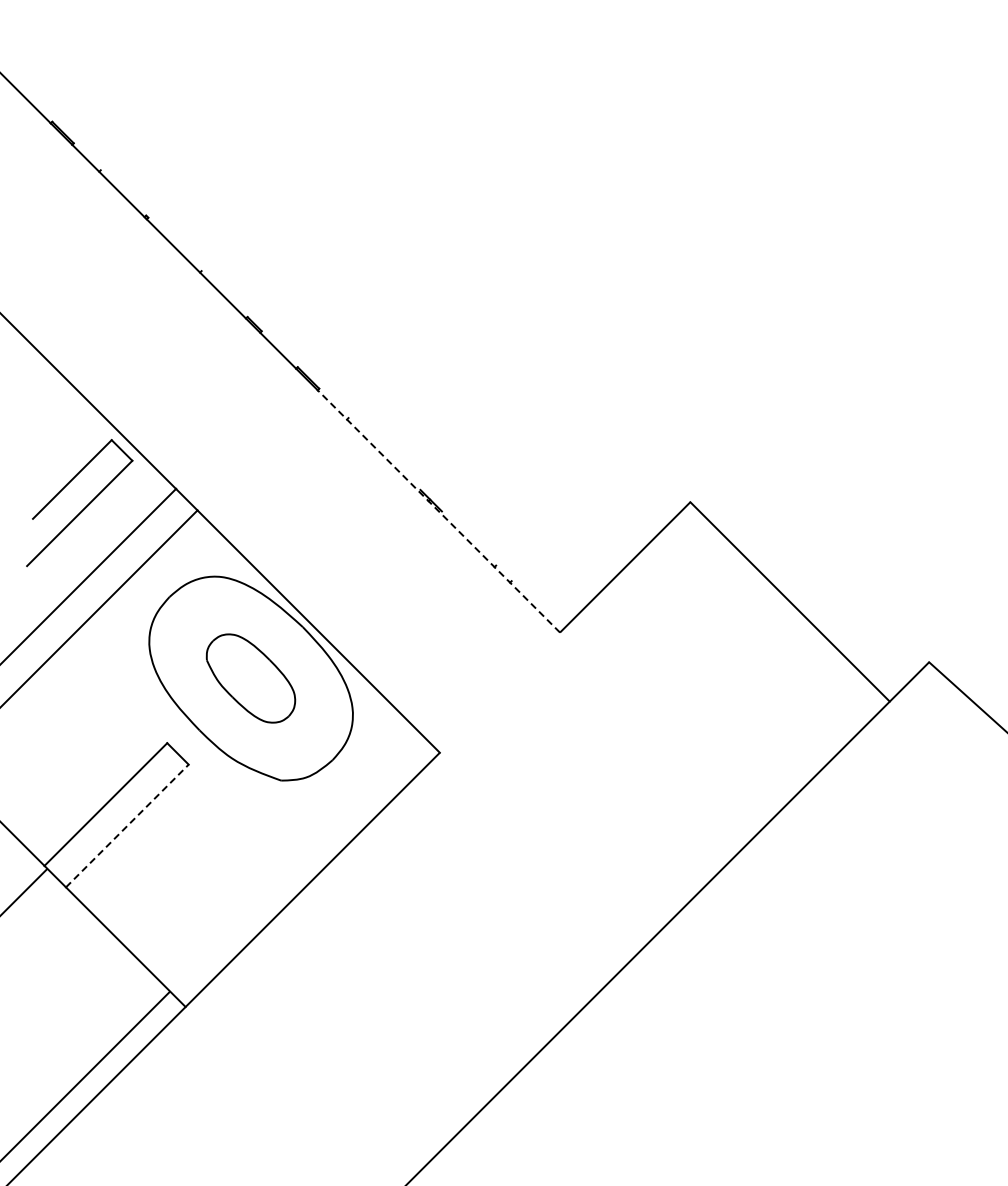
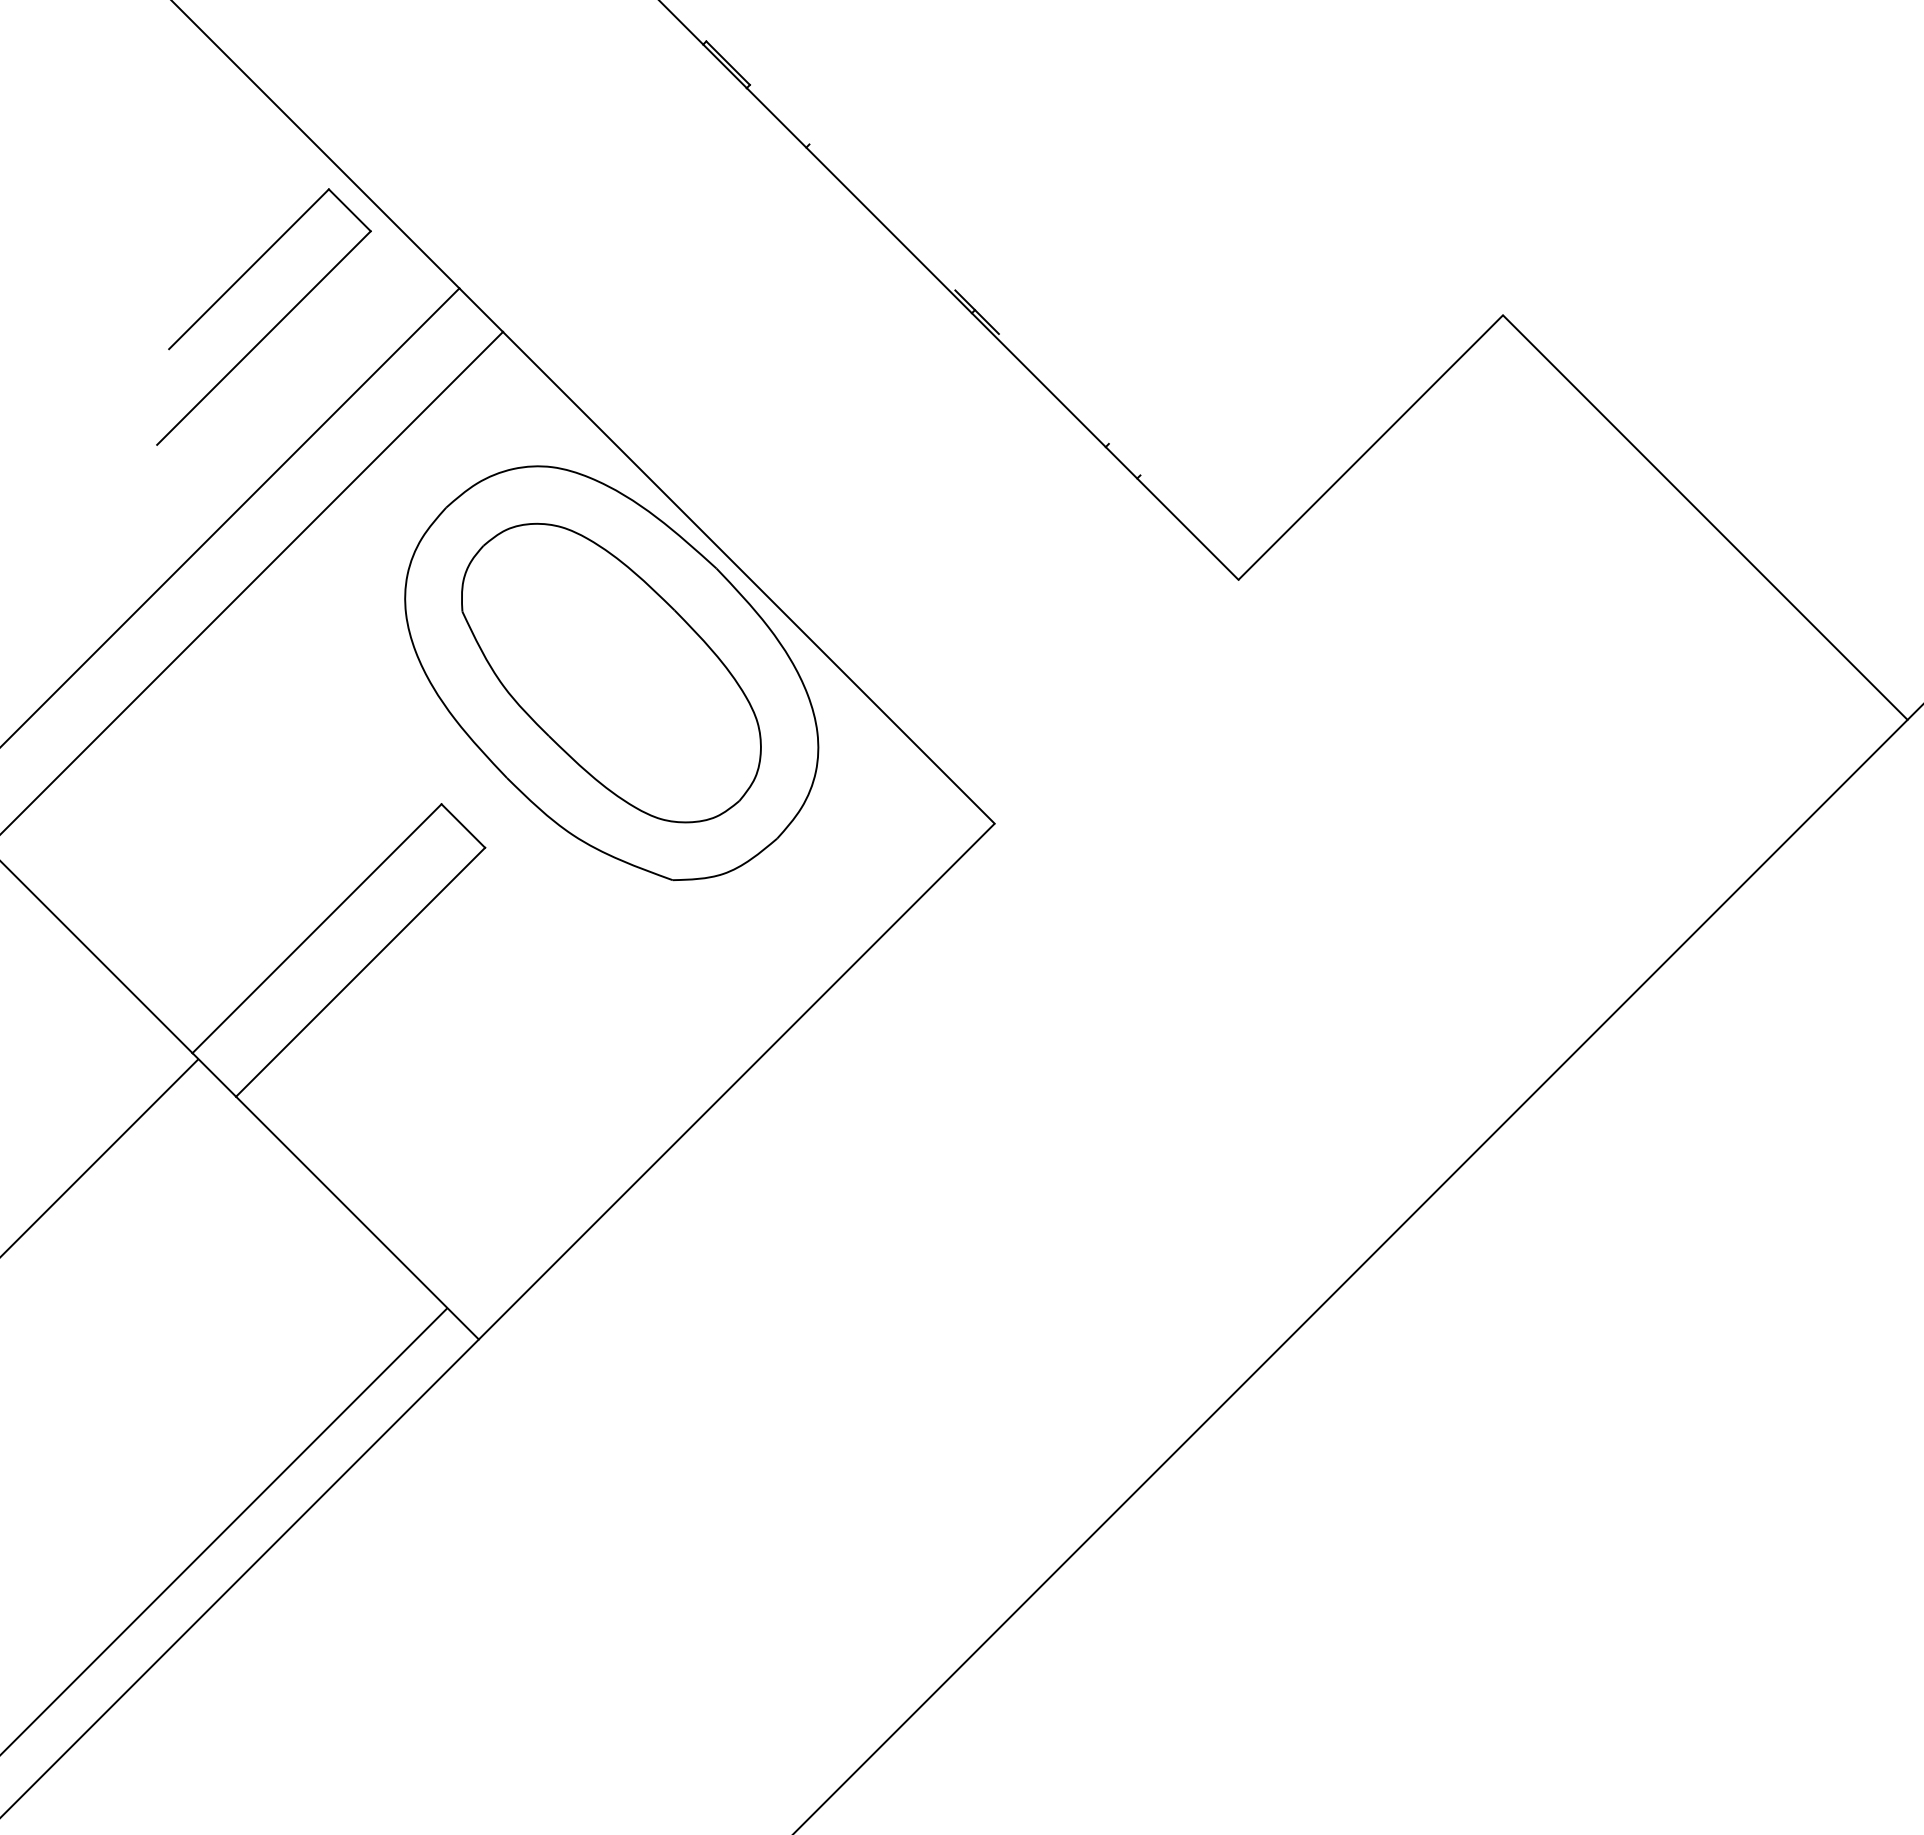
line: (438, 511) -> (991, 334), dashed -> solid
part: (250, 678) -> (610, 672), size x1.67
line: (127, 826) -> (360, 973), dashed -> solid

